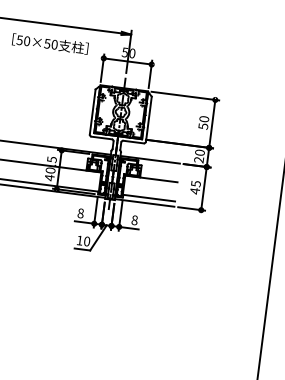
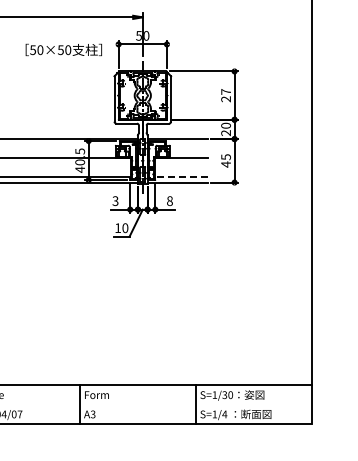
text: (50, 43) -> (63, 49), moved
text: (203, 122) -> (225, 95), 50 -> 27
line: (148, 198) -> (180, 177), solid -> dashed
text: (80, 212) -> (115, 200), 8 -> 3

